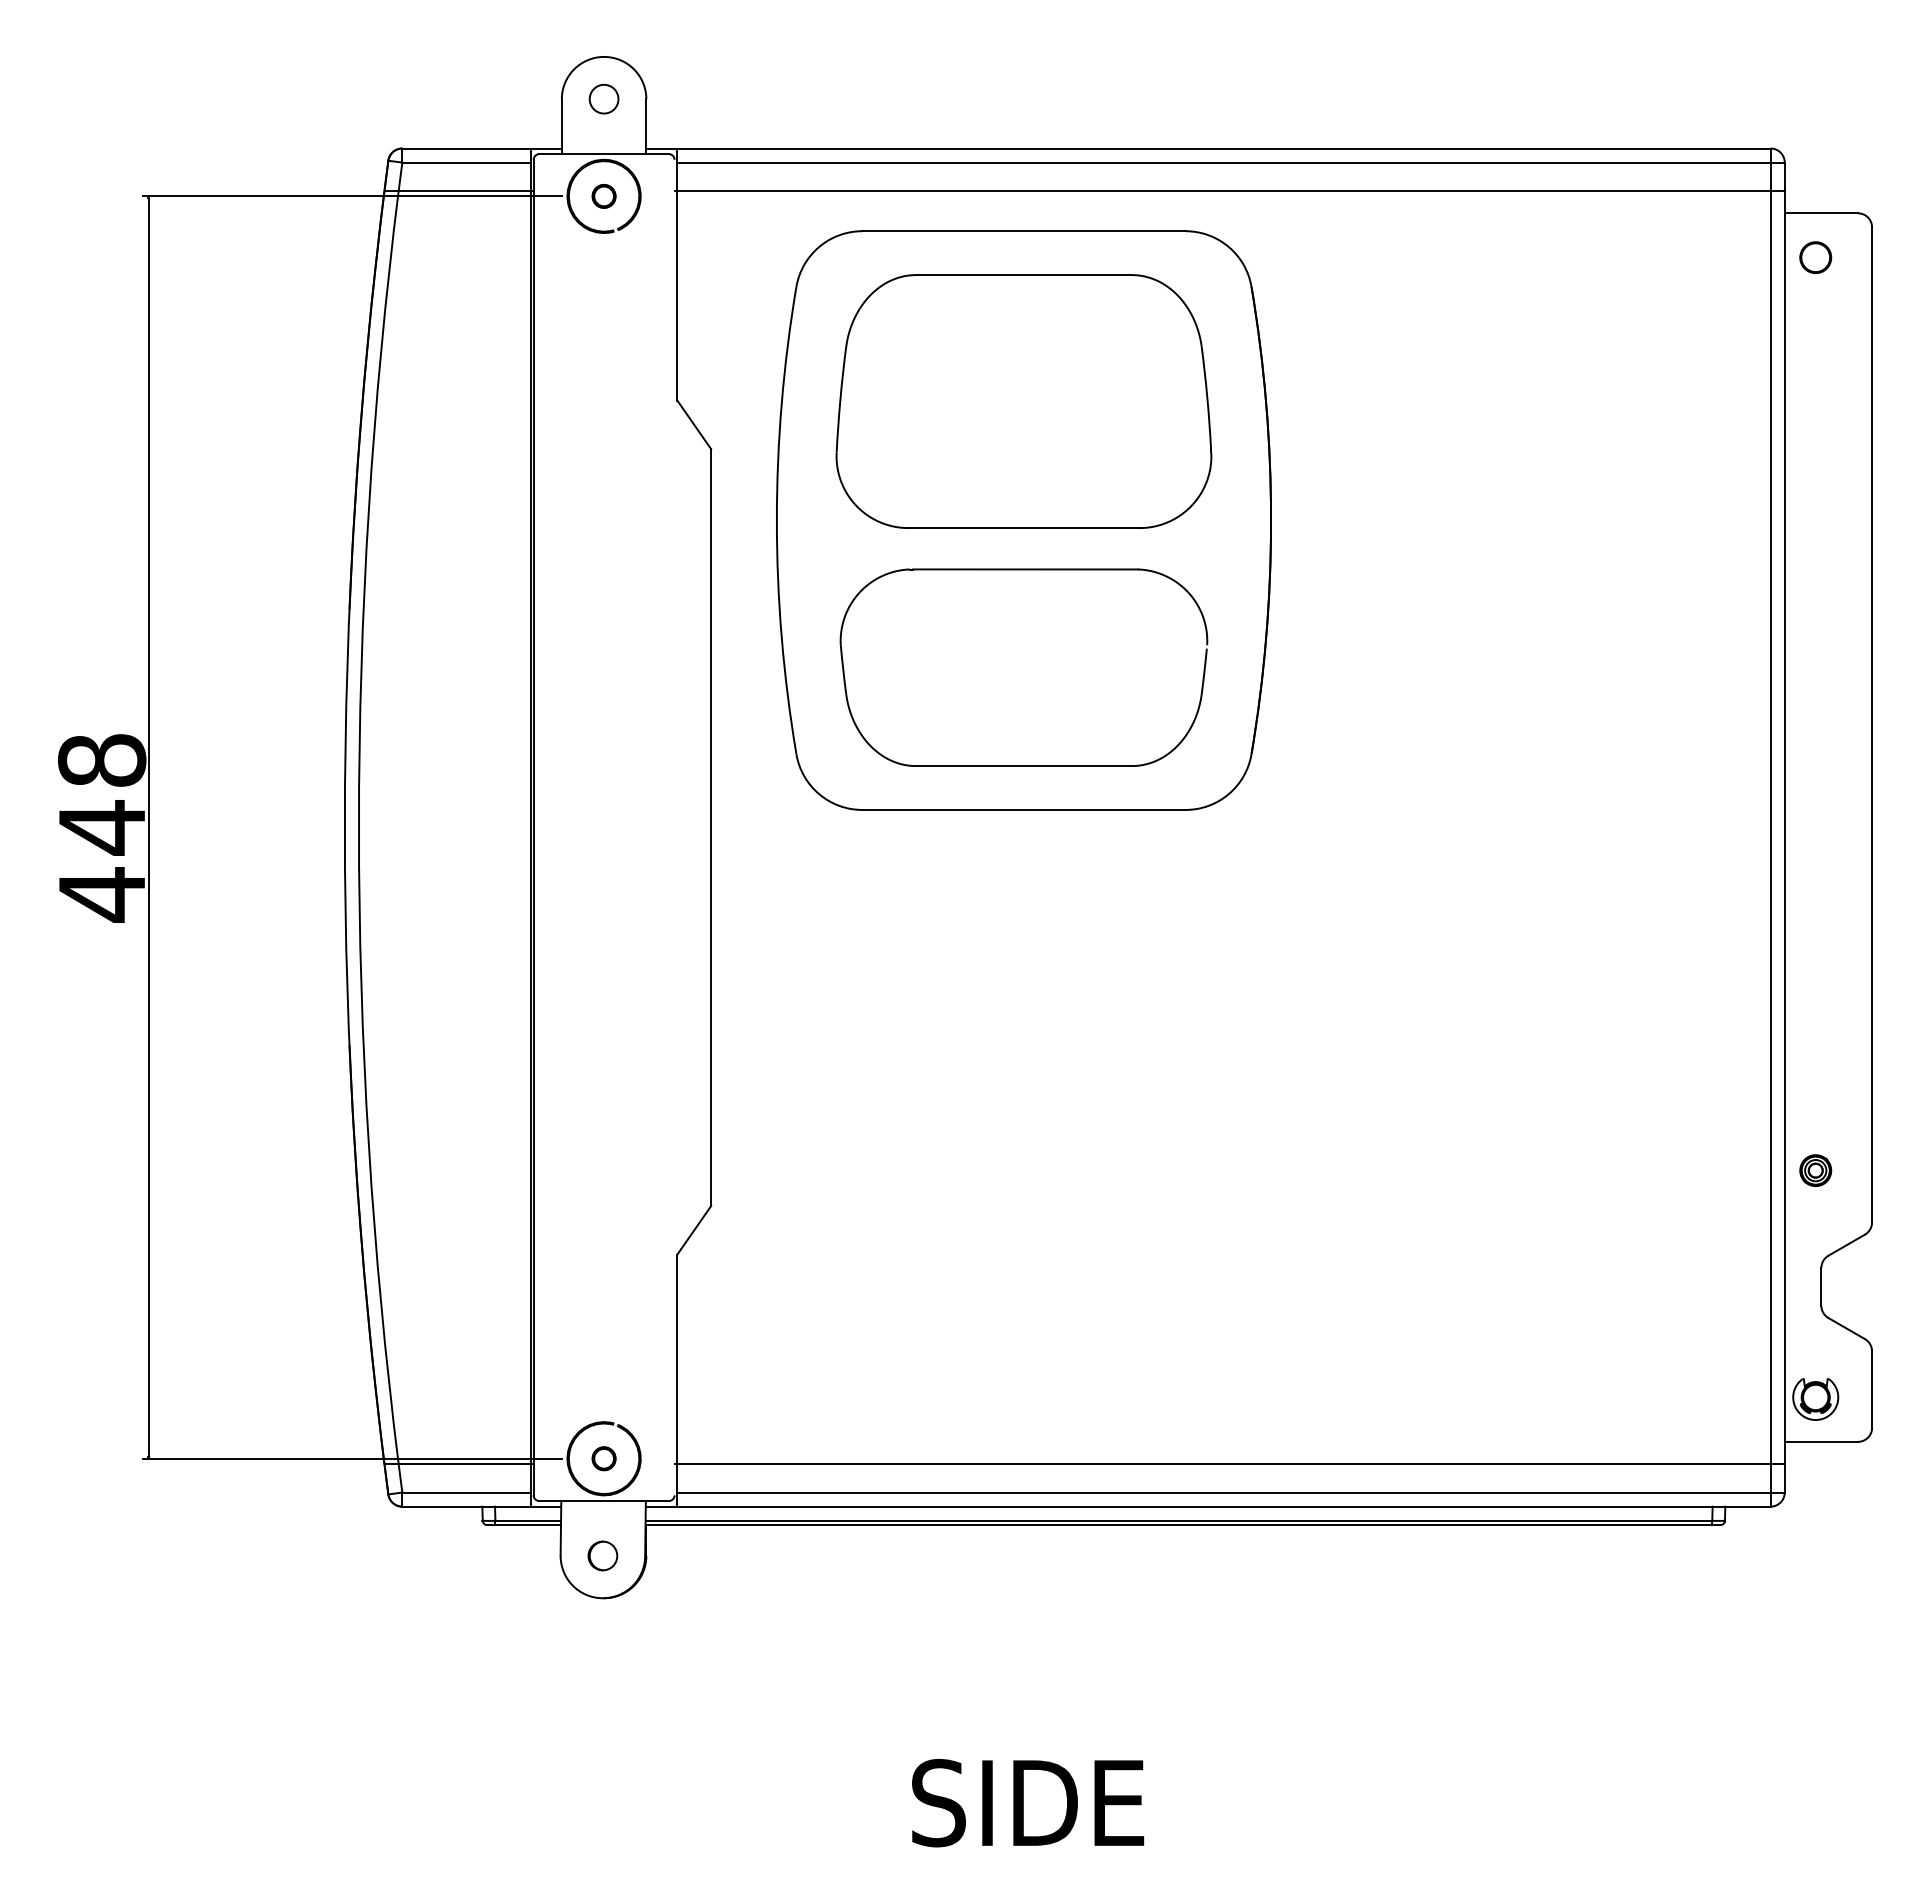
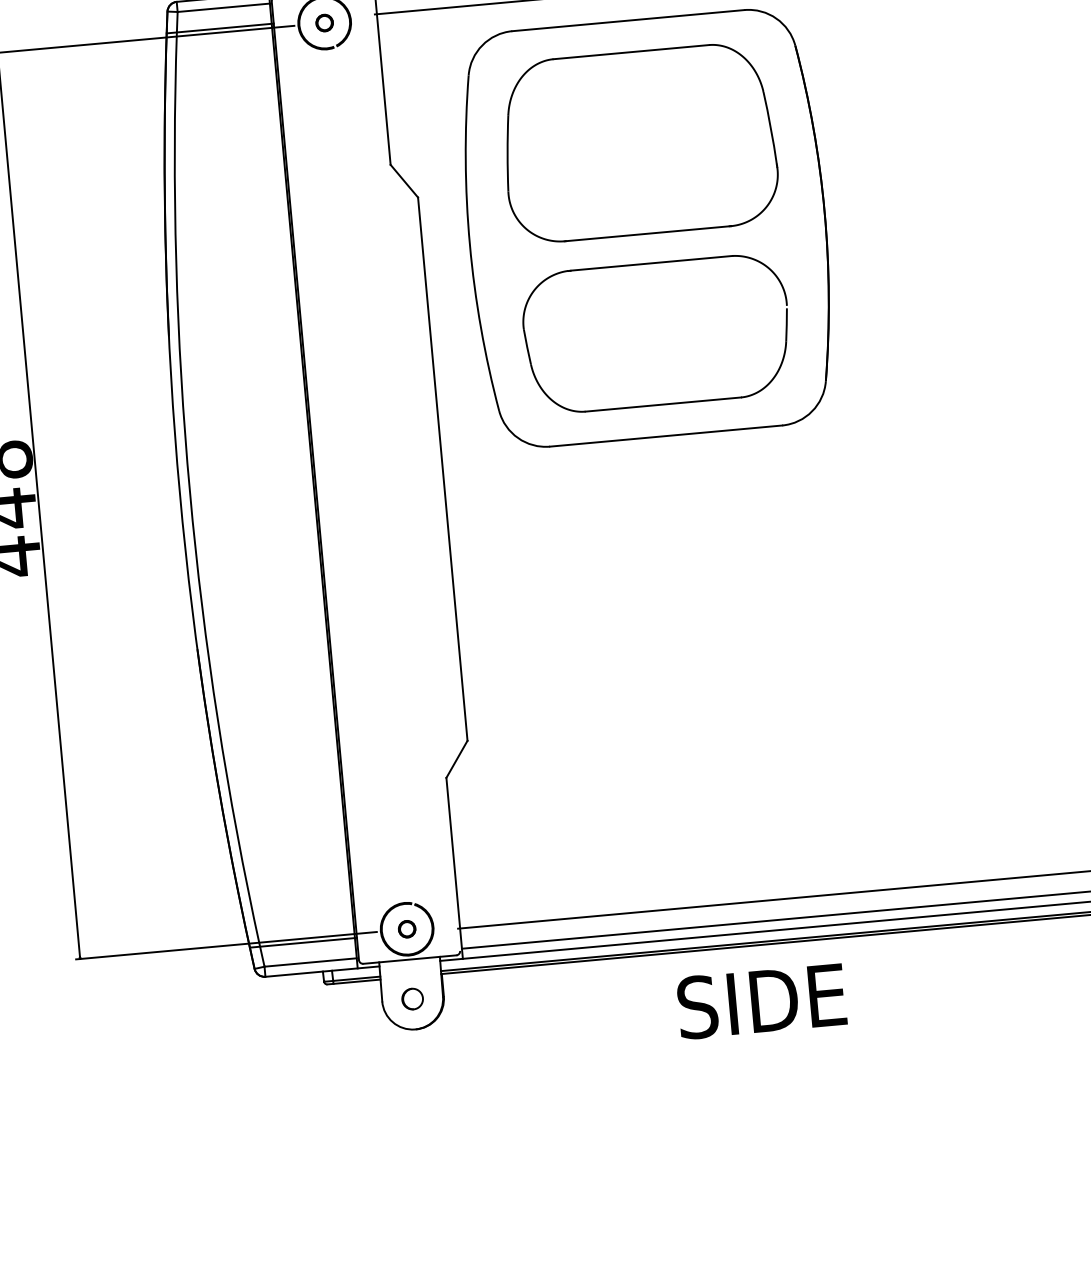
text: (1028, 1803) -> (762, 1001), moved

